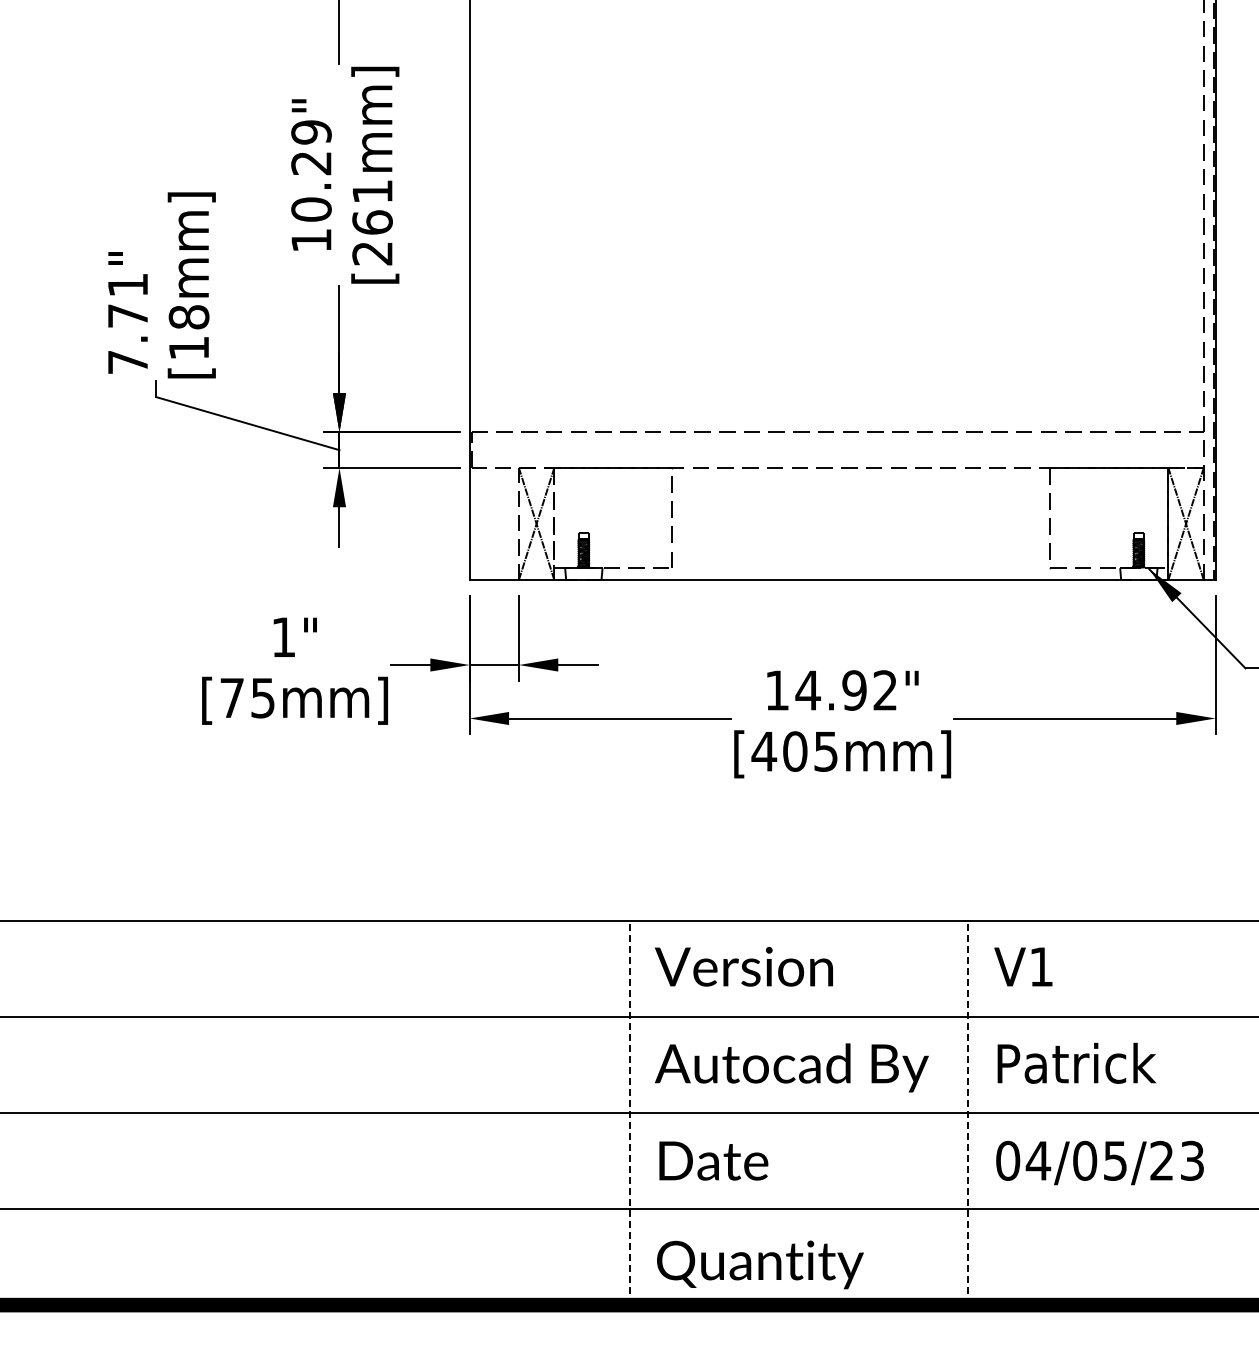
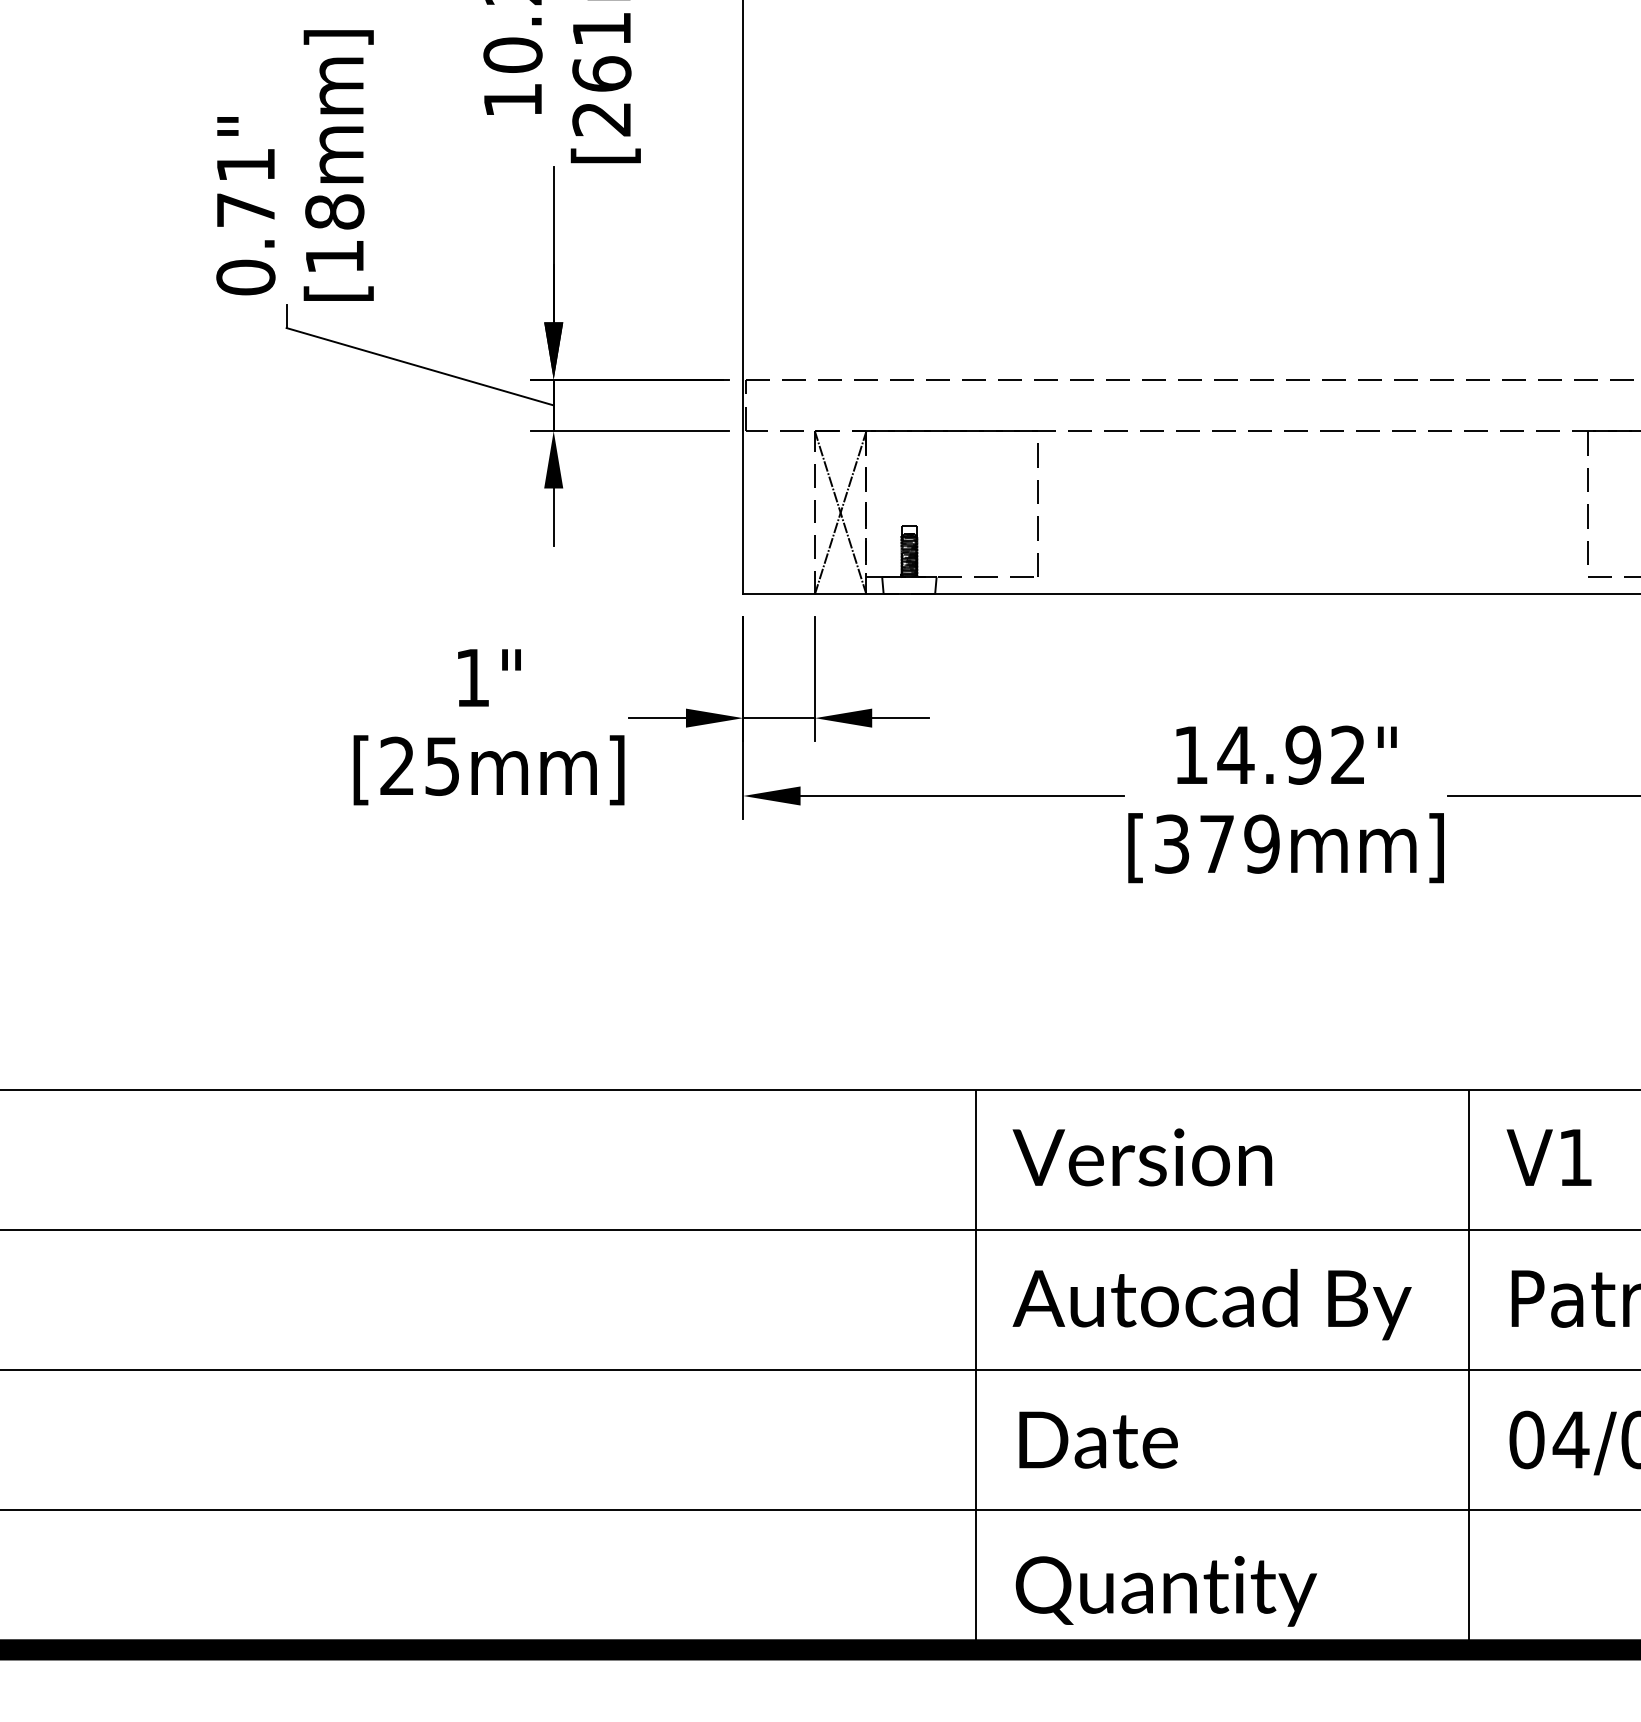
text: (127, 362) -> (245, 277), 7.71" -> 0.71"
text: (231, 697) -> (396, 765), [75mm] -> [25mm]
text: (794, 751) -> (1216, 844), [405mm] -> [379mm]
line: (629, 1112) -> (975, 1369), dashed -> solid
line: (968, 1112) -> (1469, 1369), dashed -> solid

